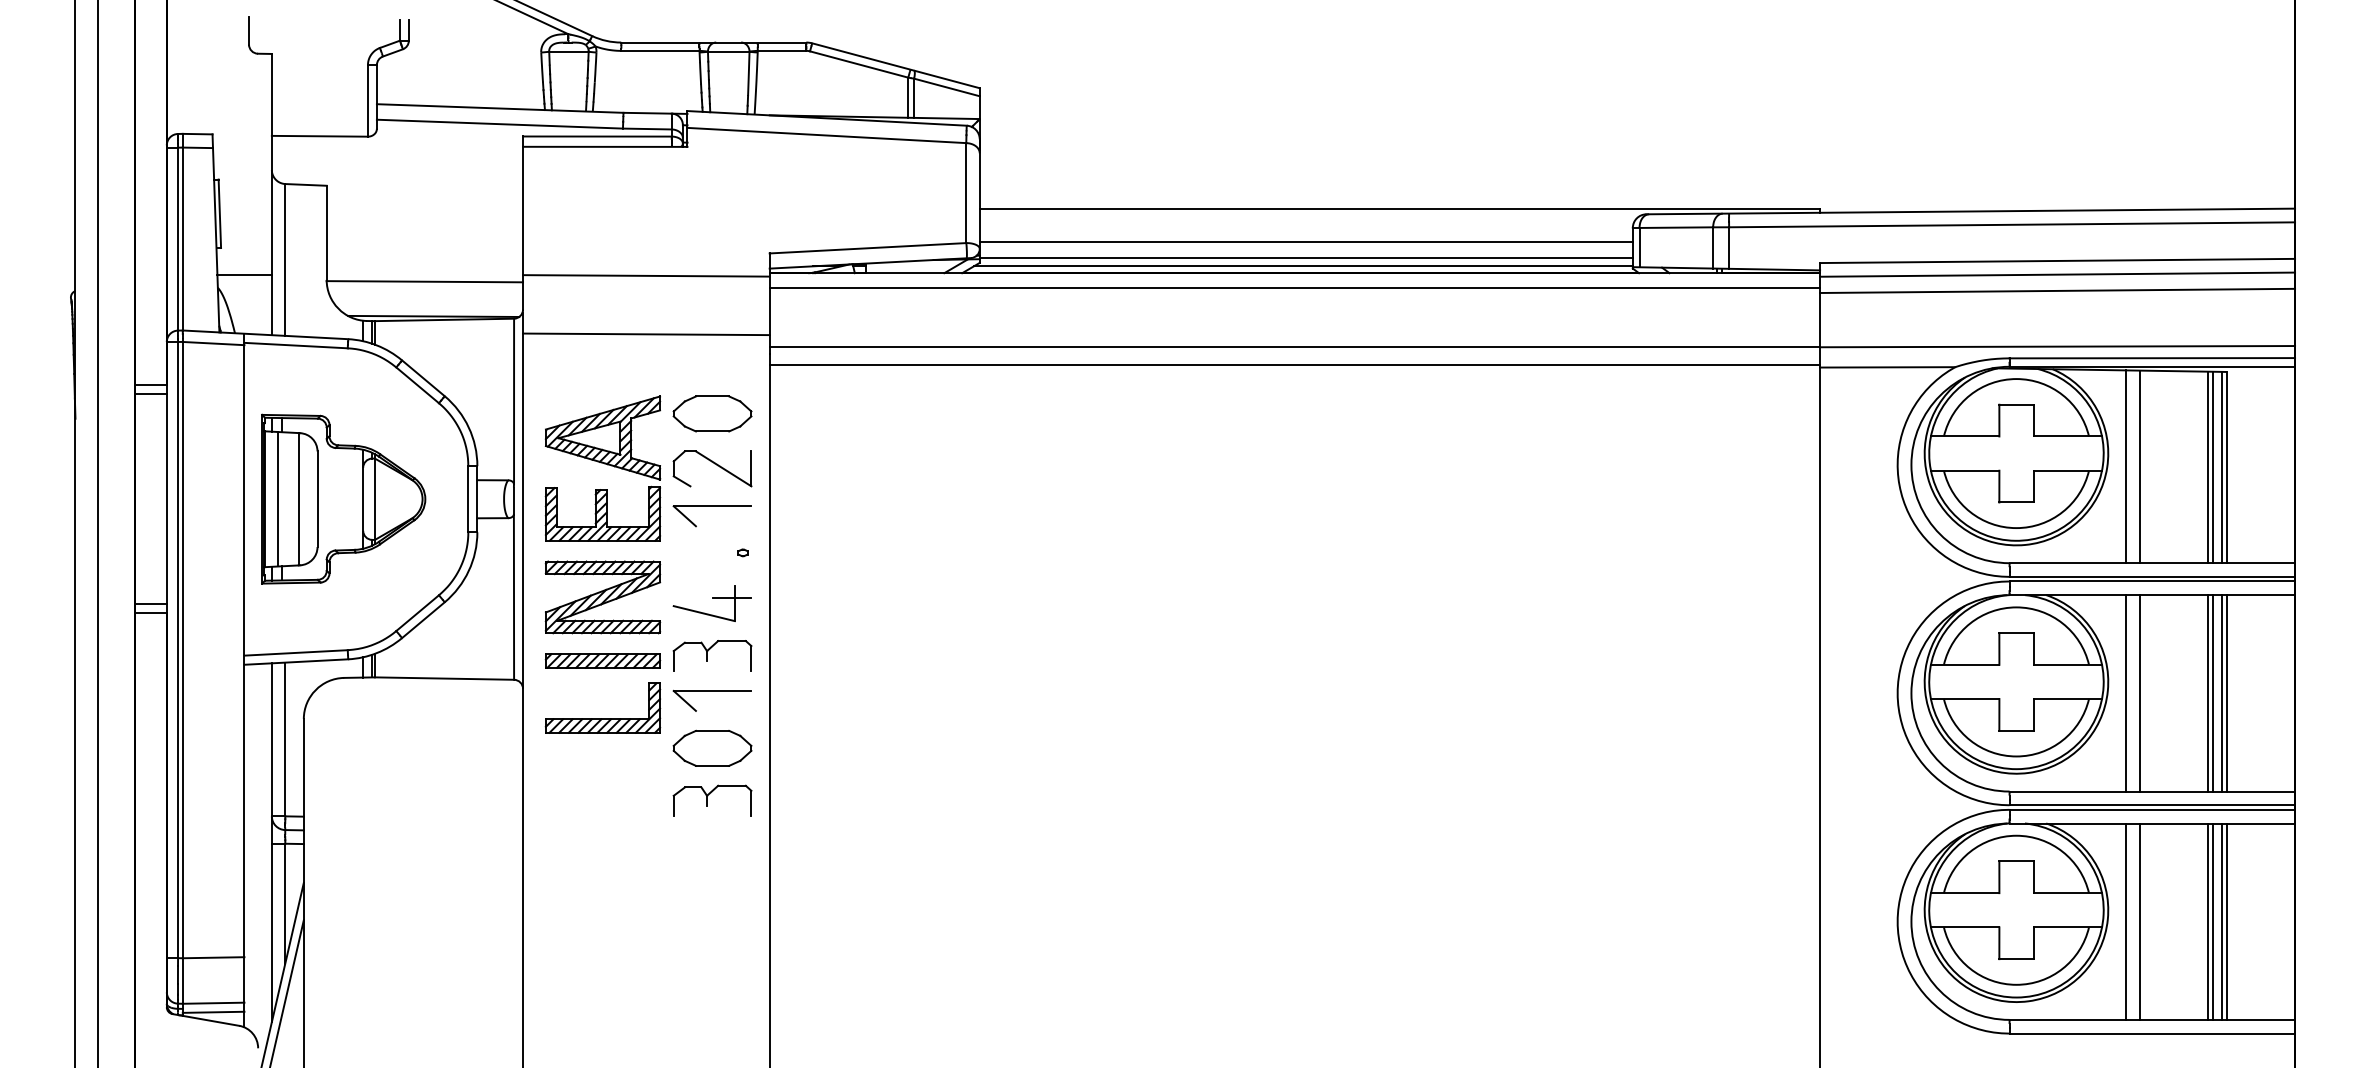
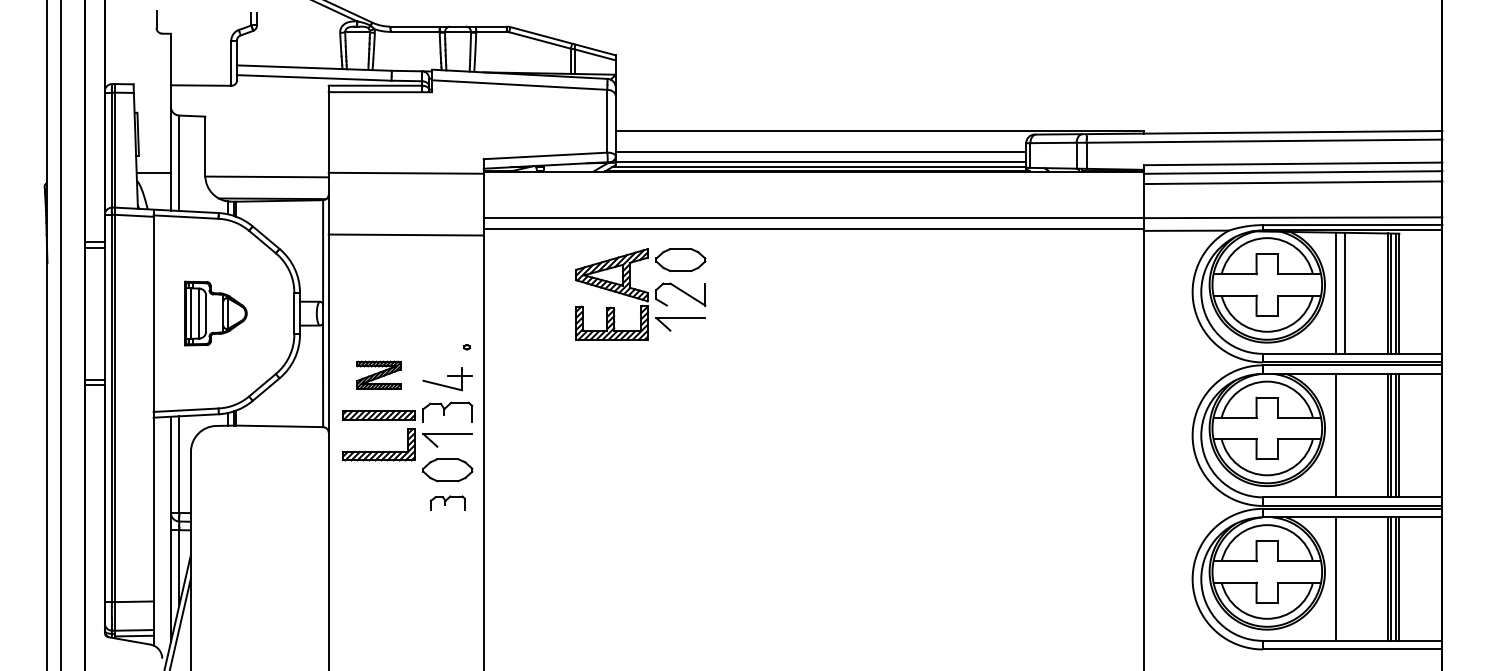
line: (1294, 287) -> (813, 180), removed
line: (645, 333) -> (405, 234), moved
part: (648, 468) -> (640, 294), moved
part: (342, 498) -> (215, 313), size x0.6
part: (602, 596) -> (378, 374), size x0.6
line: (2139, 693) -> (1344, 435), removed
part: (712, 799) -> (447, 502), size x0.7
line: (2139, 920) -> (1344, 578), removed

